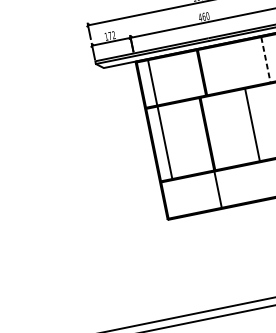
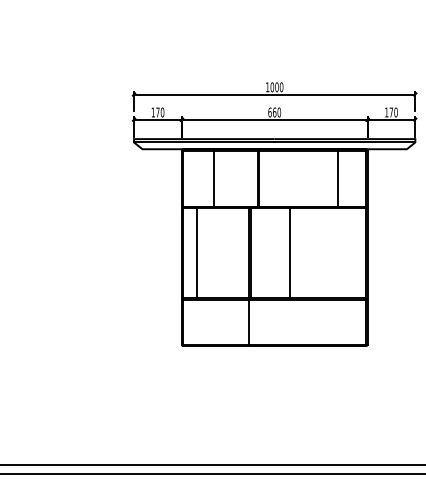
text: (199, 17) -> (269, 112), 460 -> 660
text: (113, 35) -> (162, 112), 172 -> 170
line: (265, 60) -> (337, 179), dashed -> solid
line: (152, 82) -> (214, 178), moved
line: (252, 125) -> (290, 253), moved

